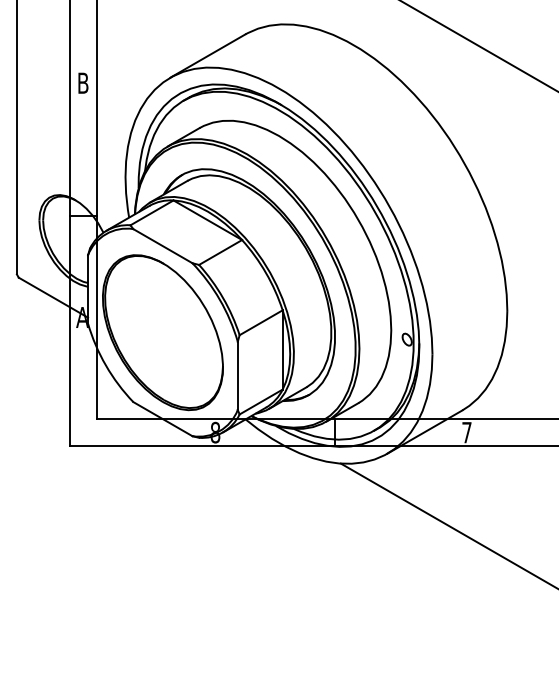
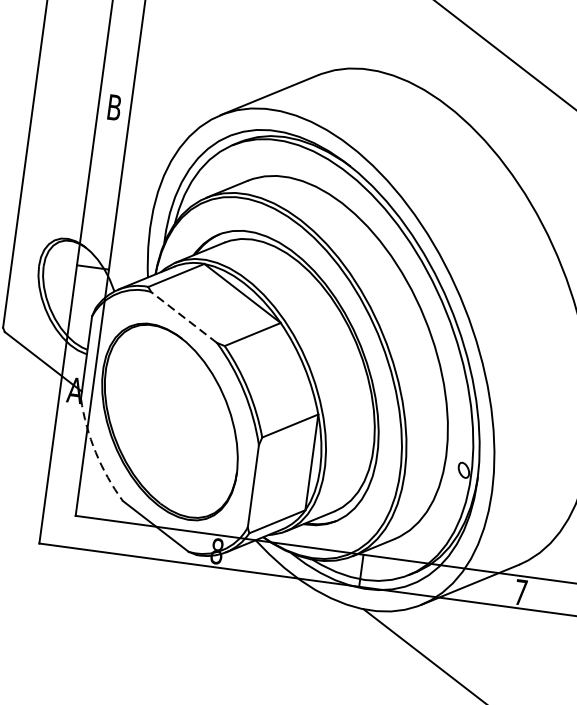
line: (162, 245) -> (183, 316), solid -> dashed
arc: (105, 365) -> (95, 452), solid -> dashed

